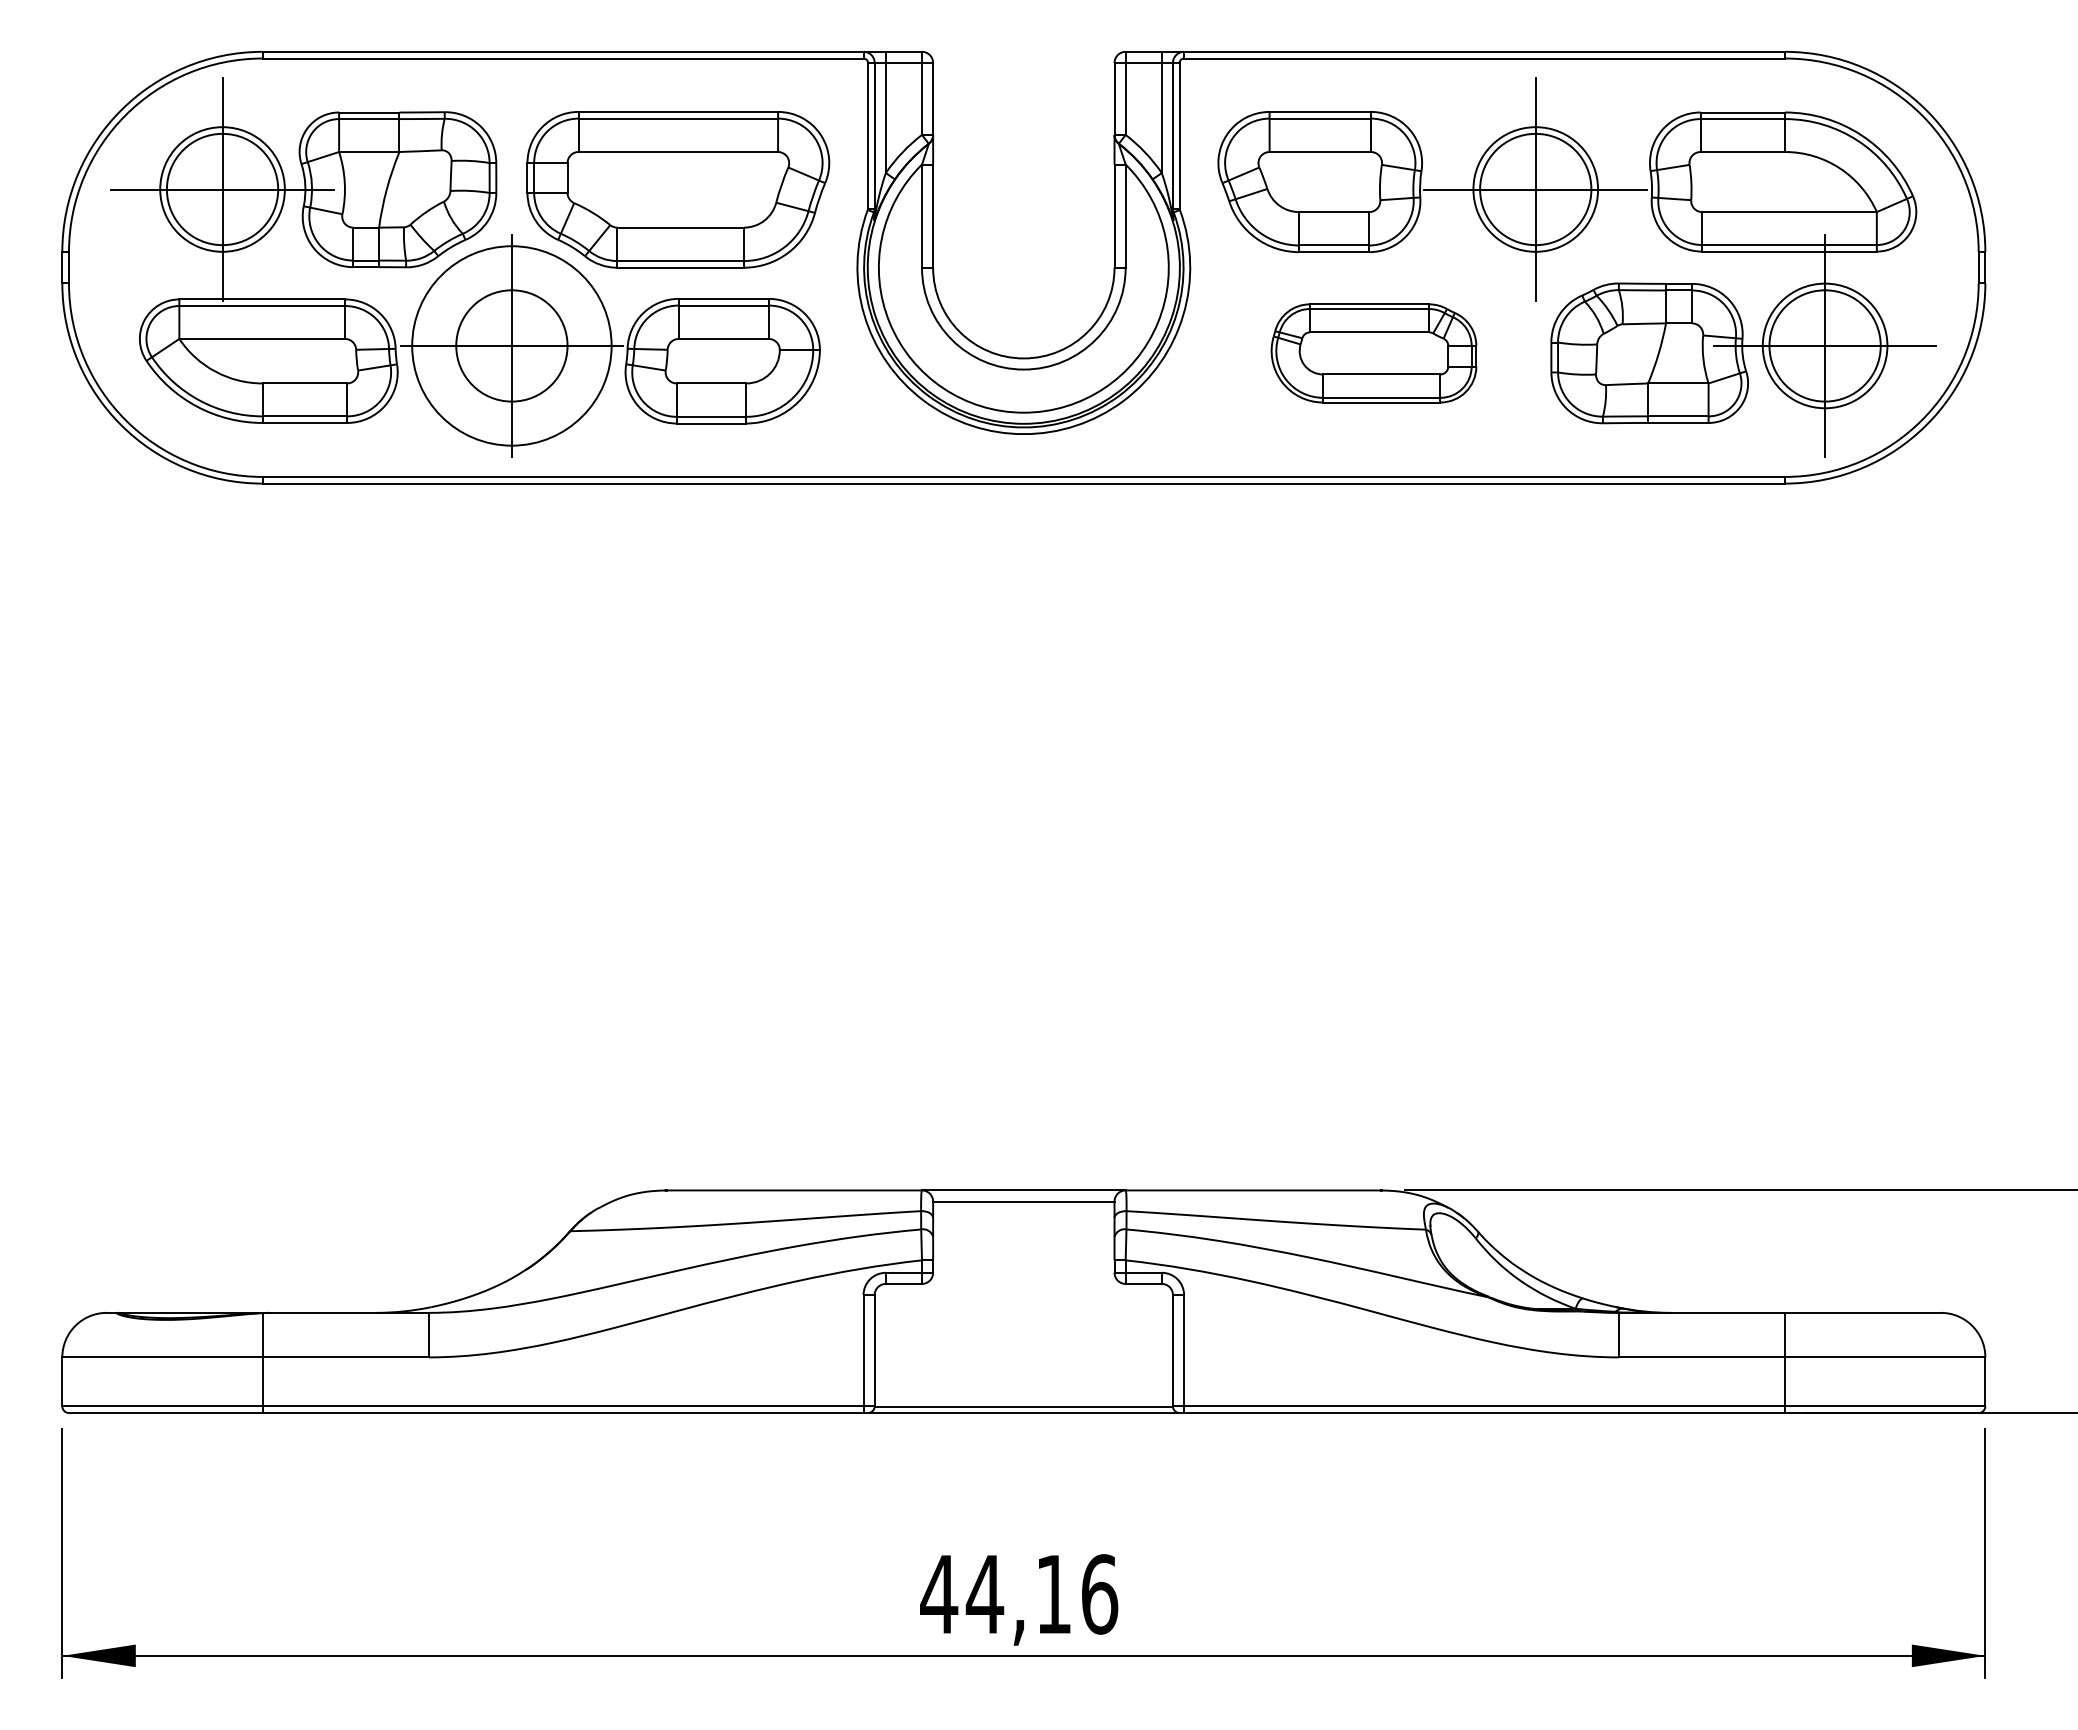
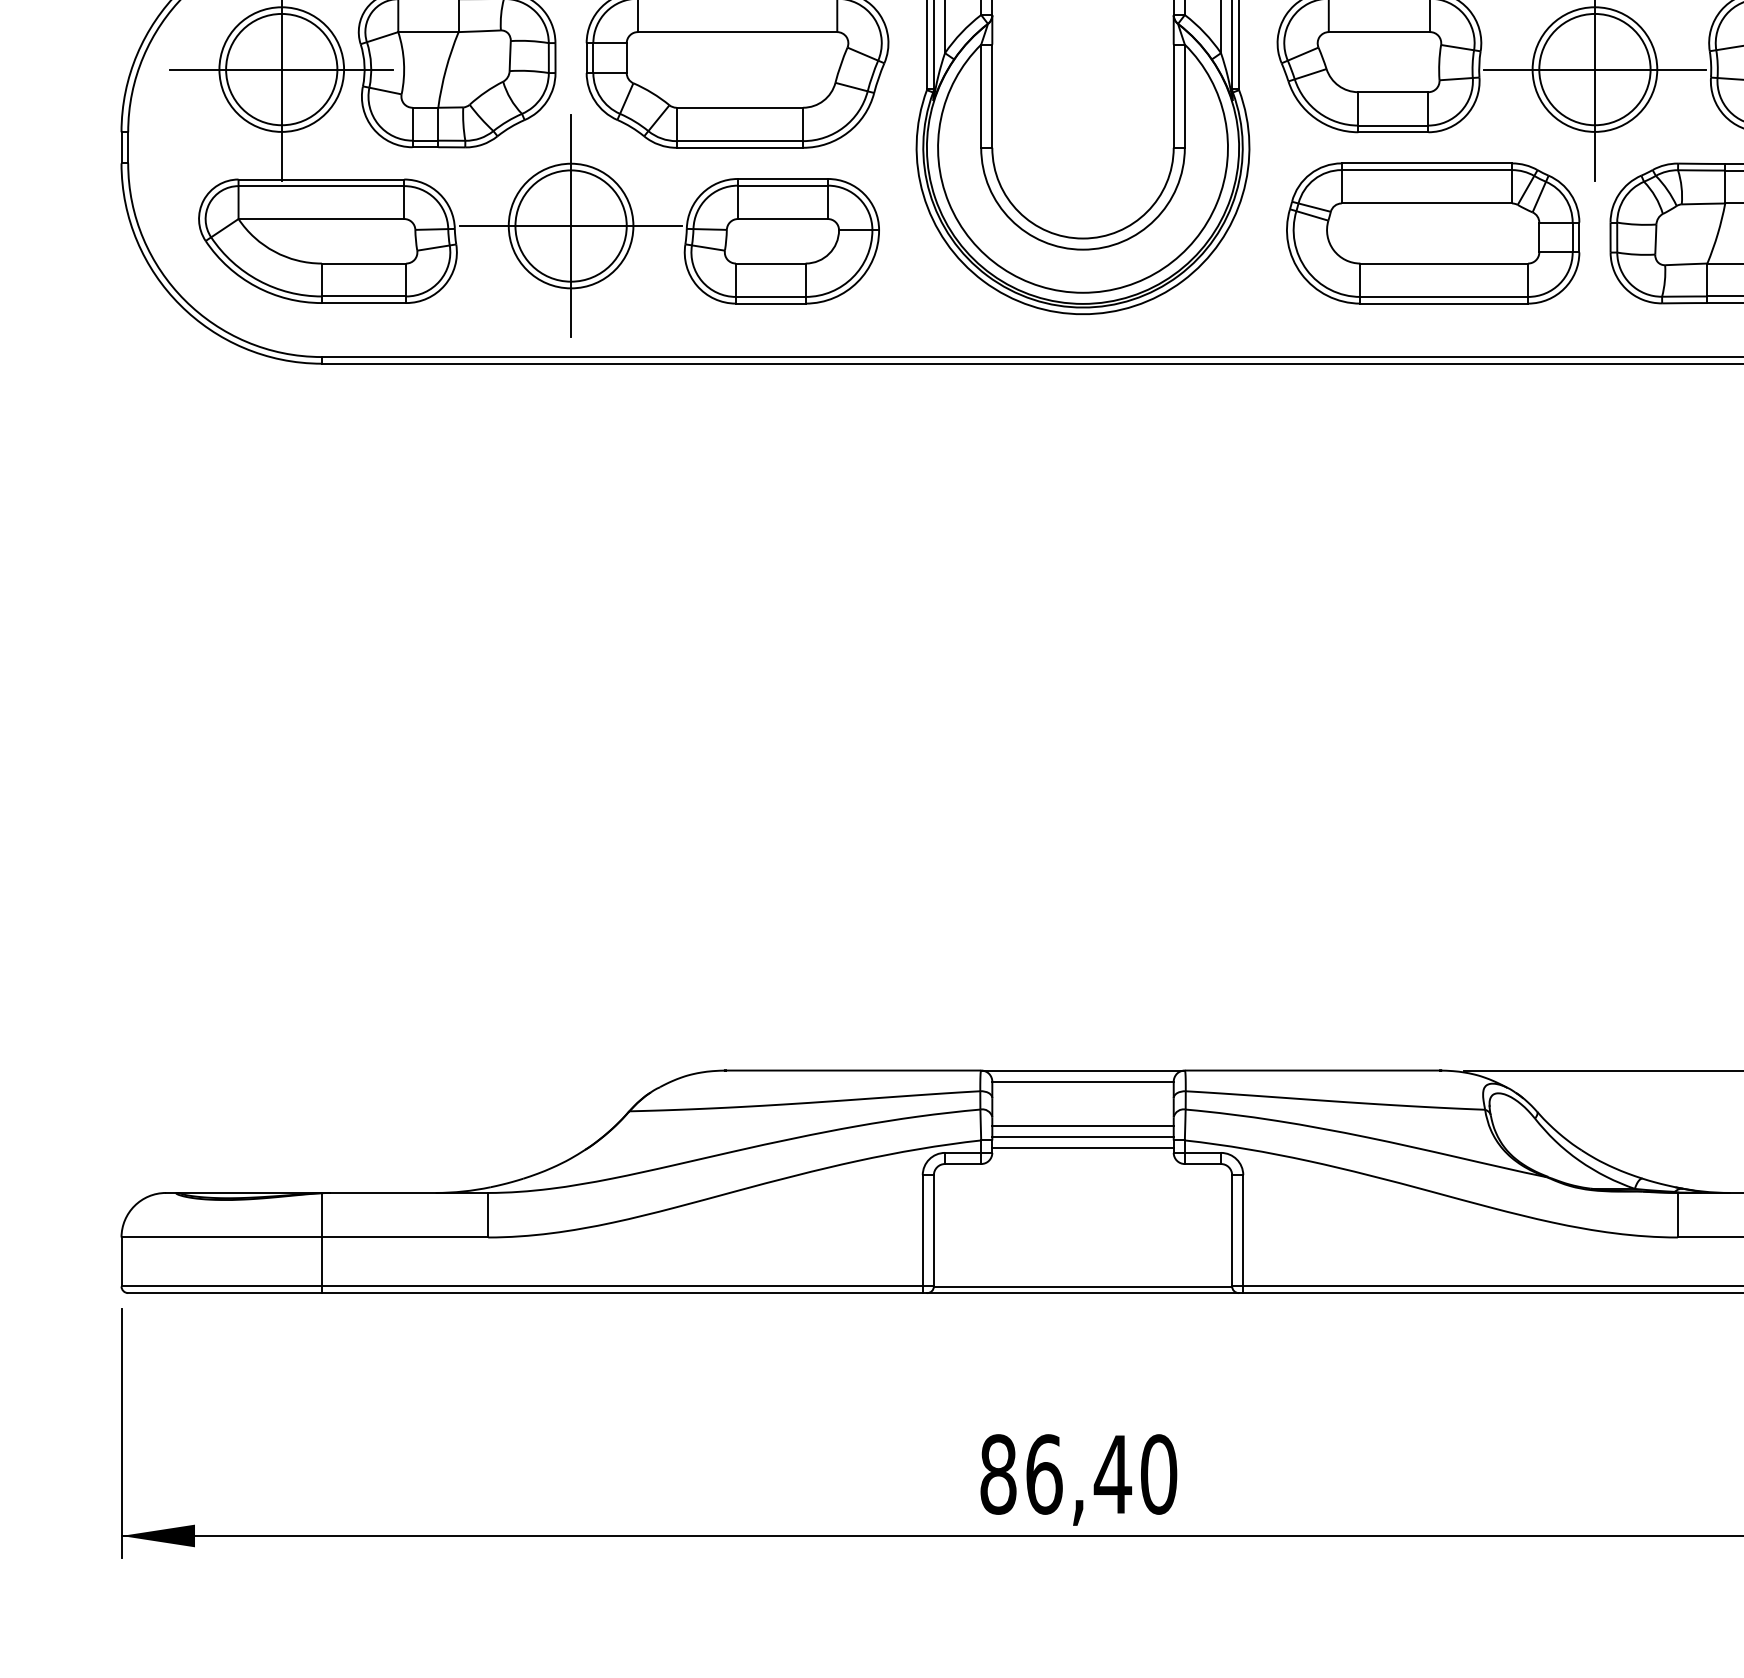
circle: (511, 345) -> (570, 225), size x0.62
part: (1373, 353) -> (1432, 233), size x1.43
line: (1023, 1246) -> (1082, 1126), added
line: (1023, 1257) -> (1082, 1137), added
line: (1023, 1268) -> (1082, 1148), added
text: (1019, 1594) -> (1078, 1474), 44,16 -> 86,40

